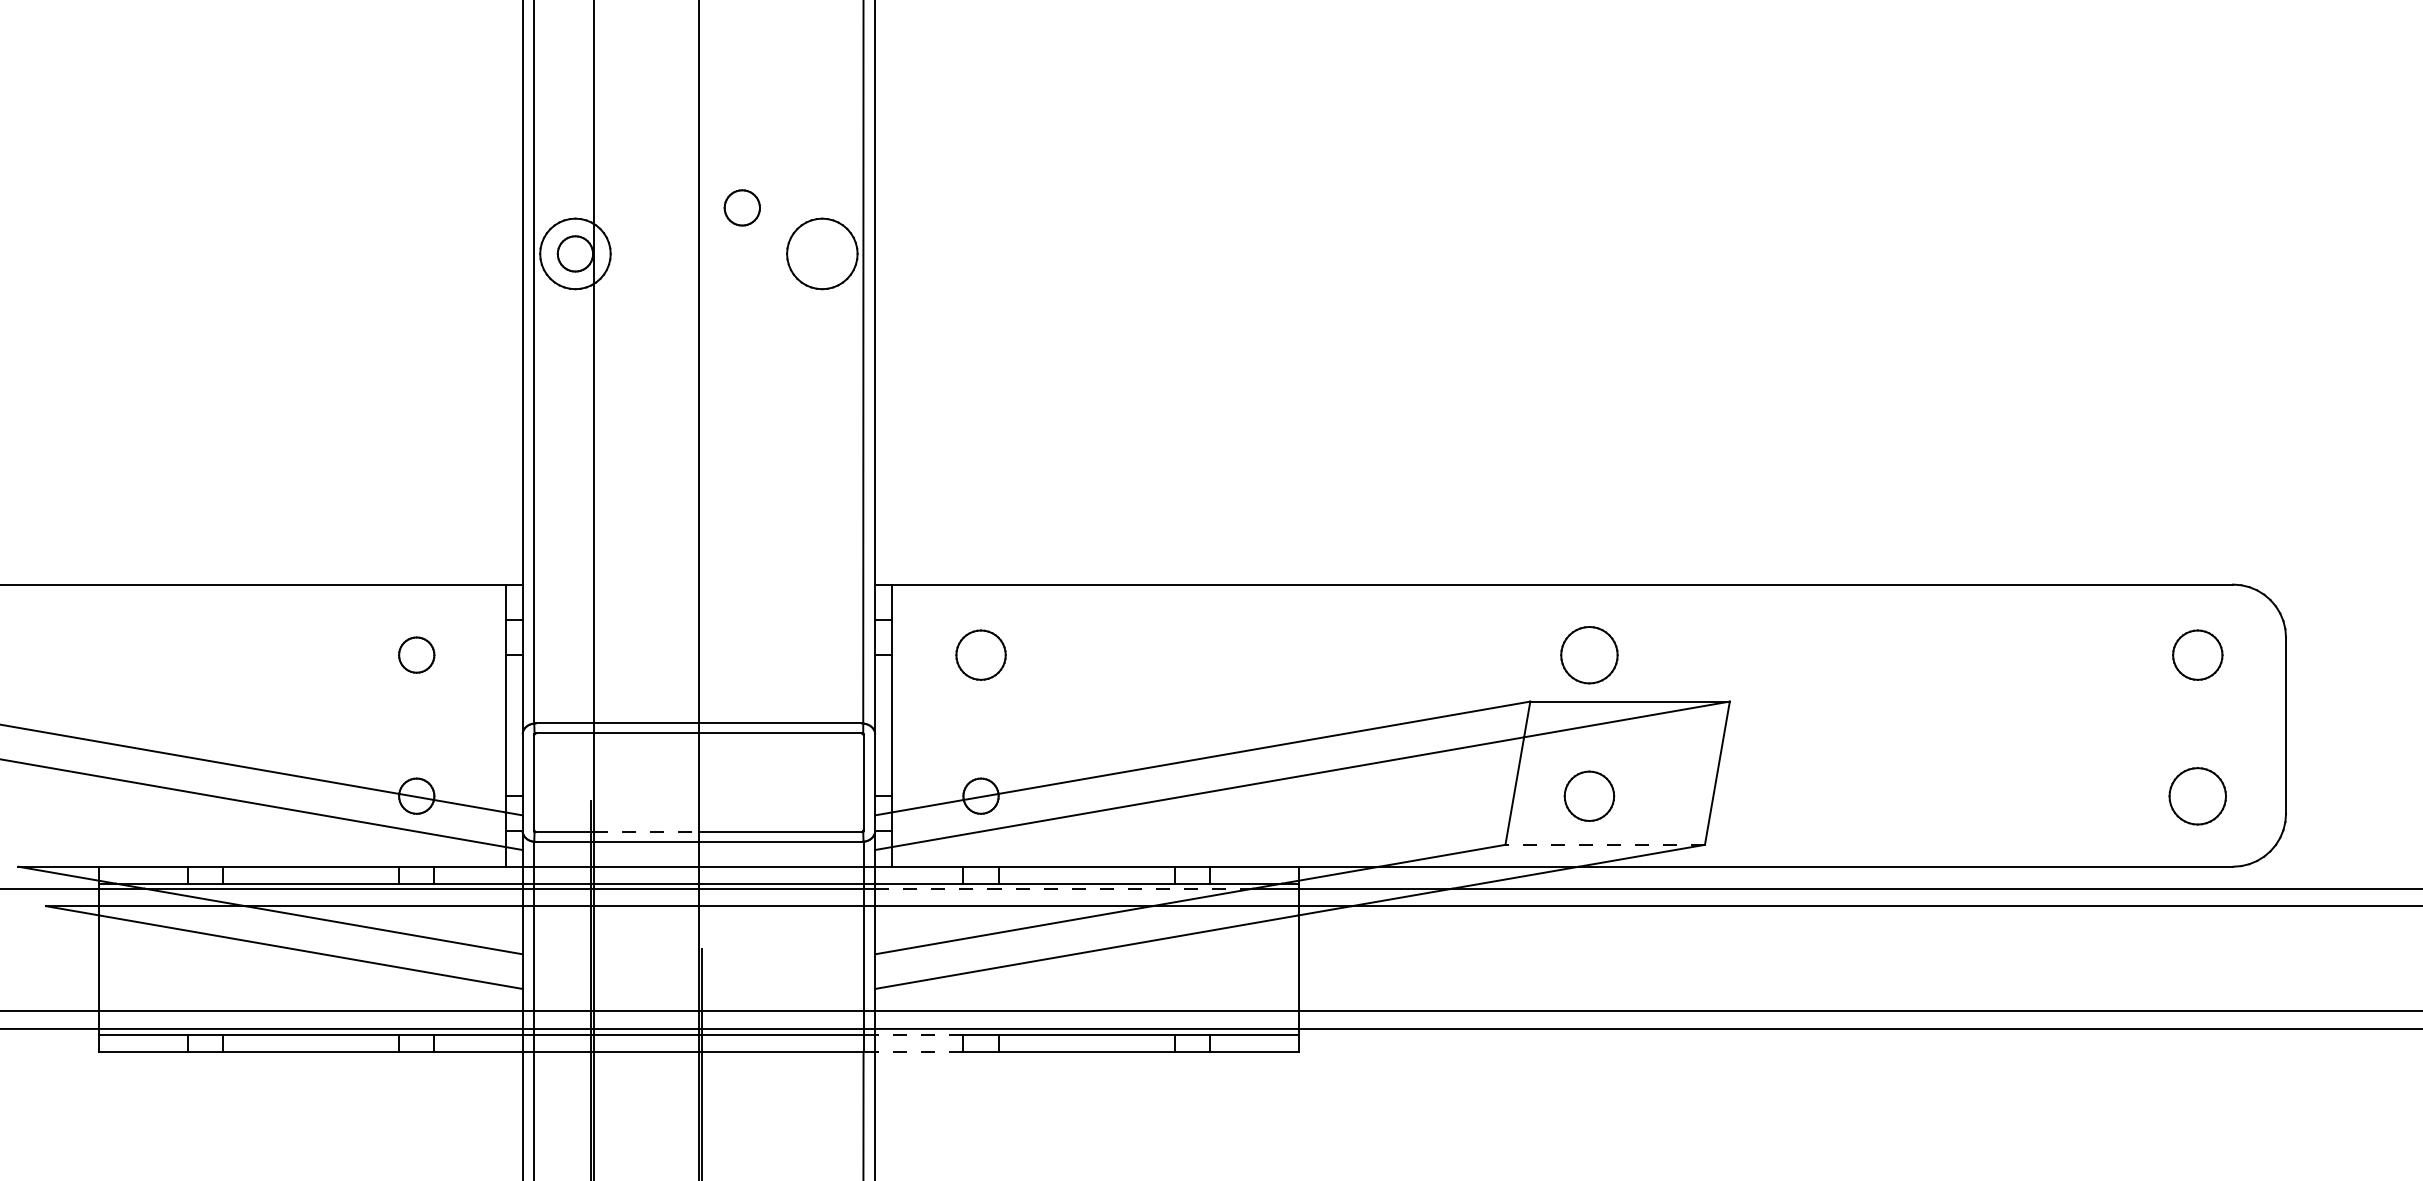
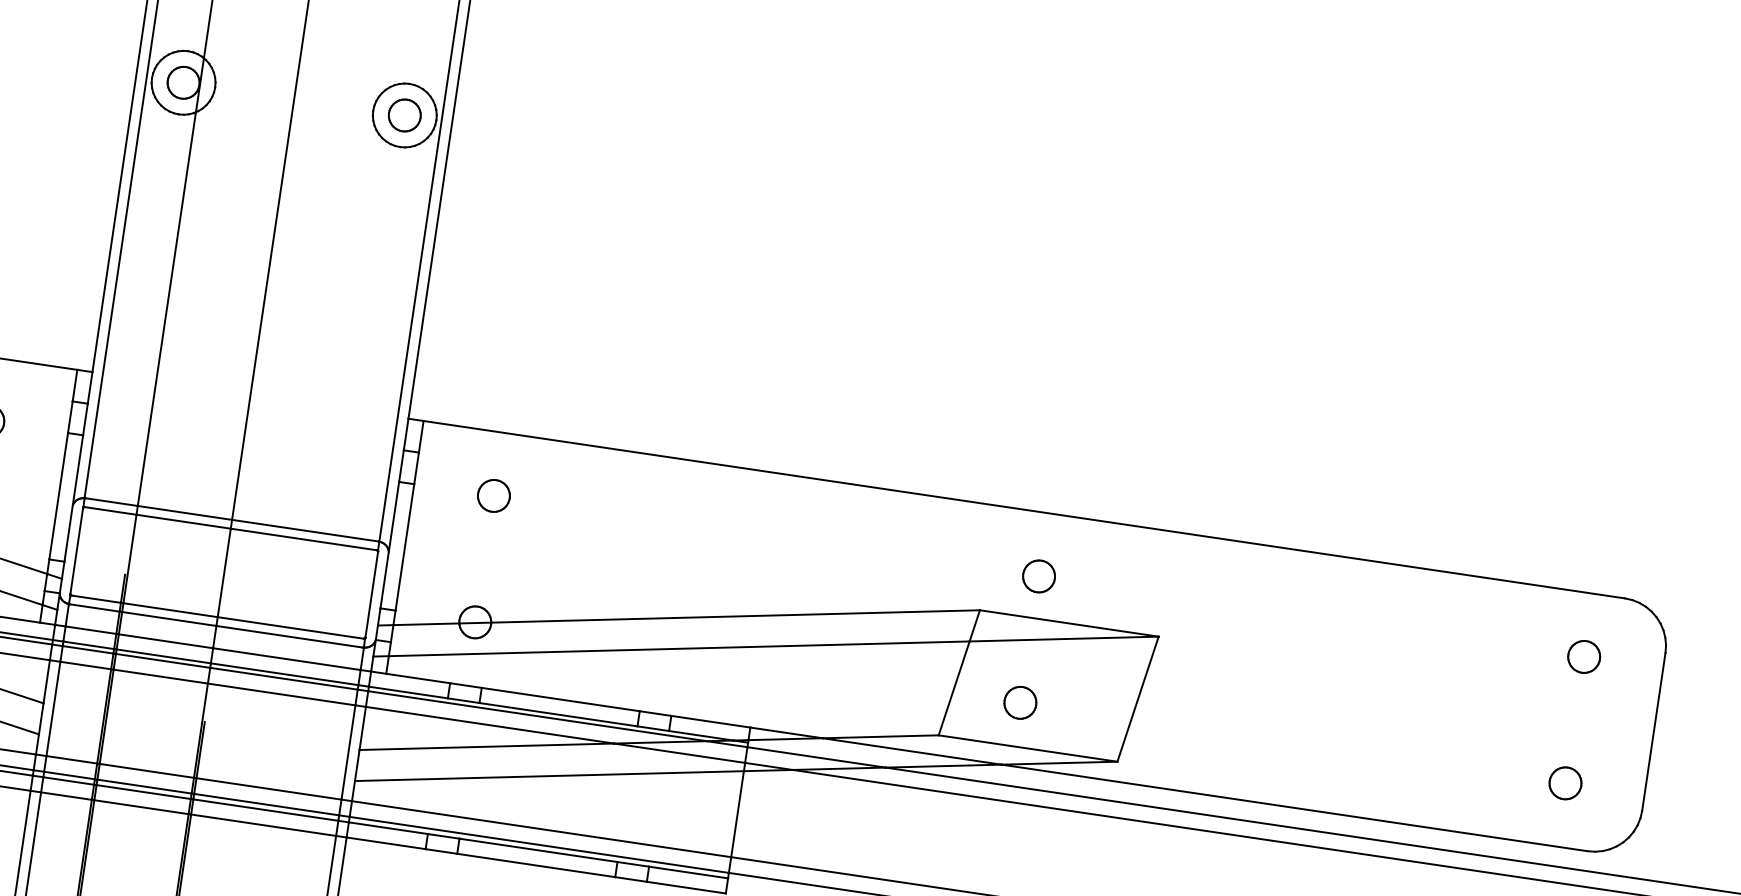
part: (741, 207) -> (404, 114), moved
part: (980, 654) -> (493, 495), size x0.71
part: (1589, 654) -> (1039, 575), size x0.62
part: (2197, 654) -> (1583, 656), size x0.71
part: (1589, 795) -> (1020, 702), size x0.71
part: (2197, 795) -> (1565, 782), size x0.62
line: (646, 832) -> (170, 610), dashed -> solid
line: (1605, 844) -> (1028, 748), dashed -> solid
line: (1064, 888) -> (537, 716), dashed -> solid
line: (918, 1035) -> (387, 828), dashed -> solid
line: (918, 1051) -> (385, 842), dashed -> solid

